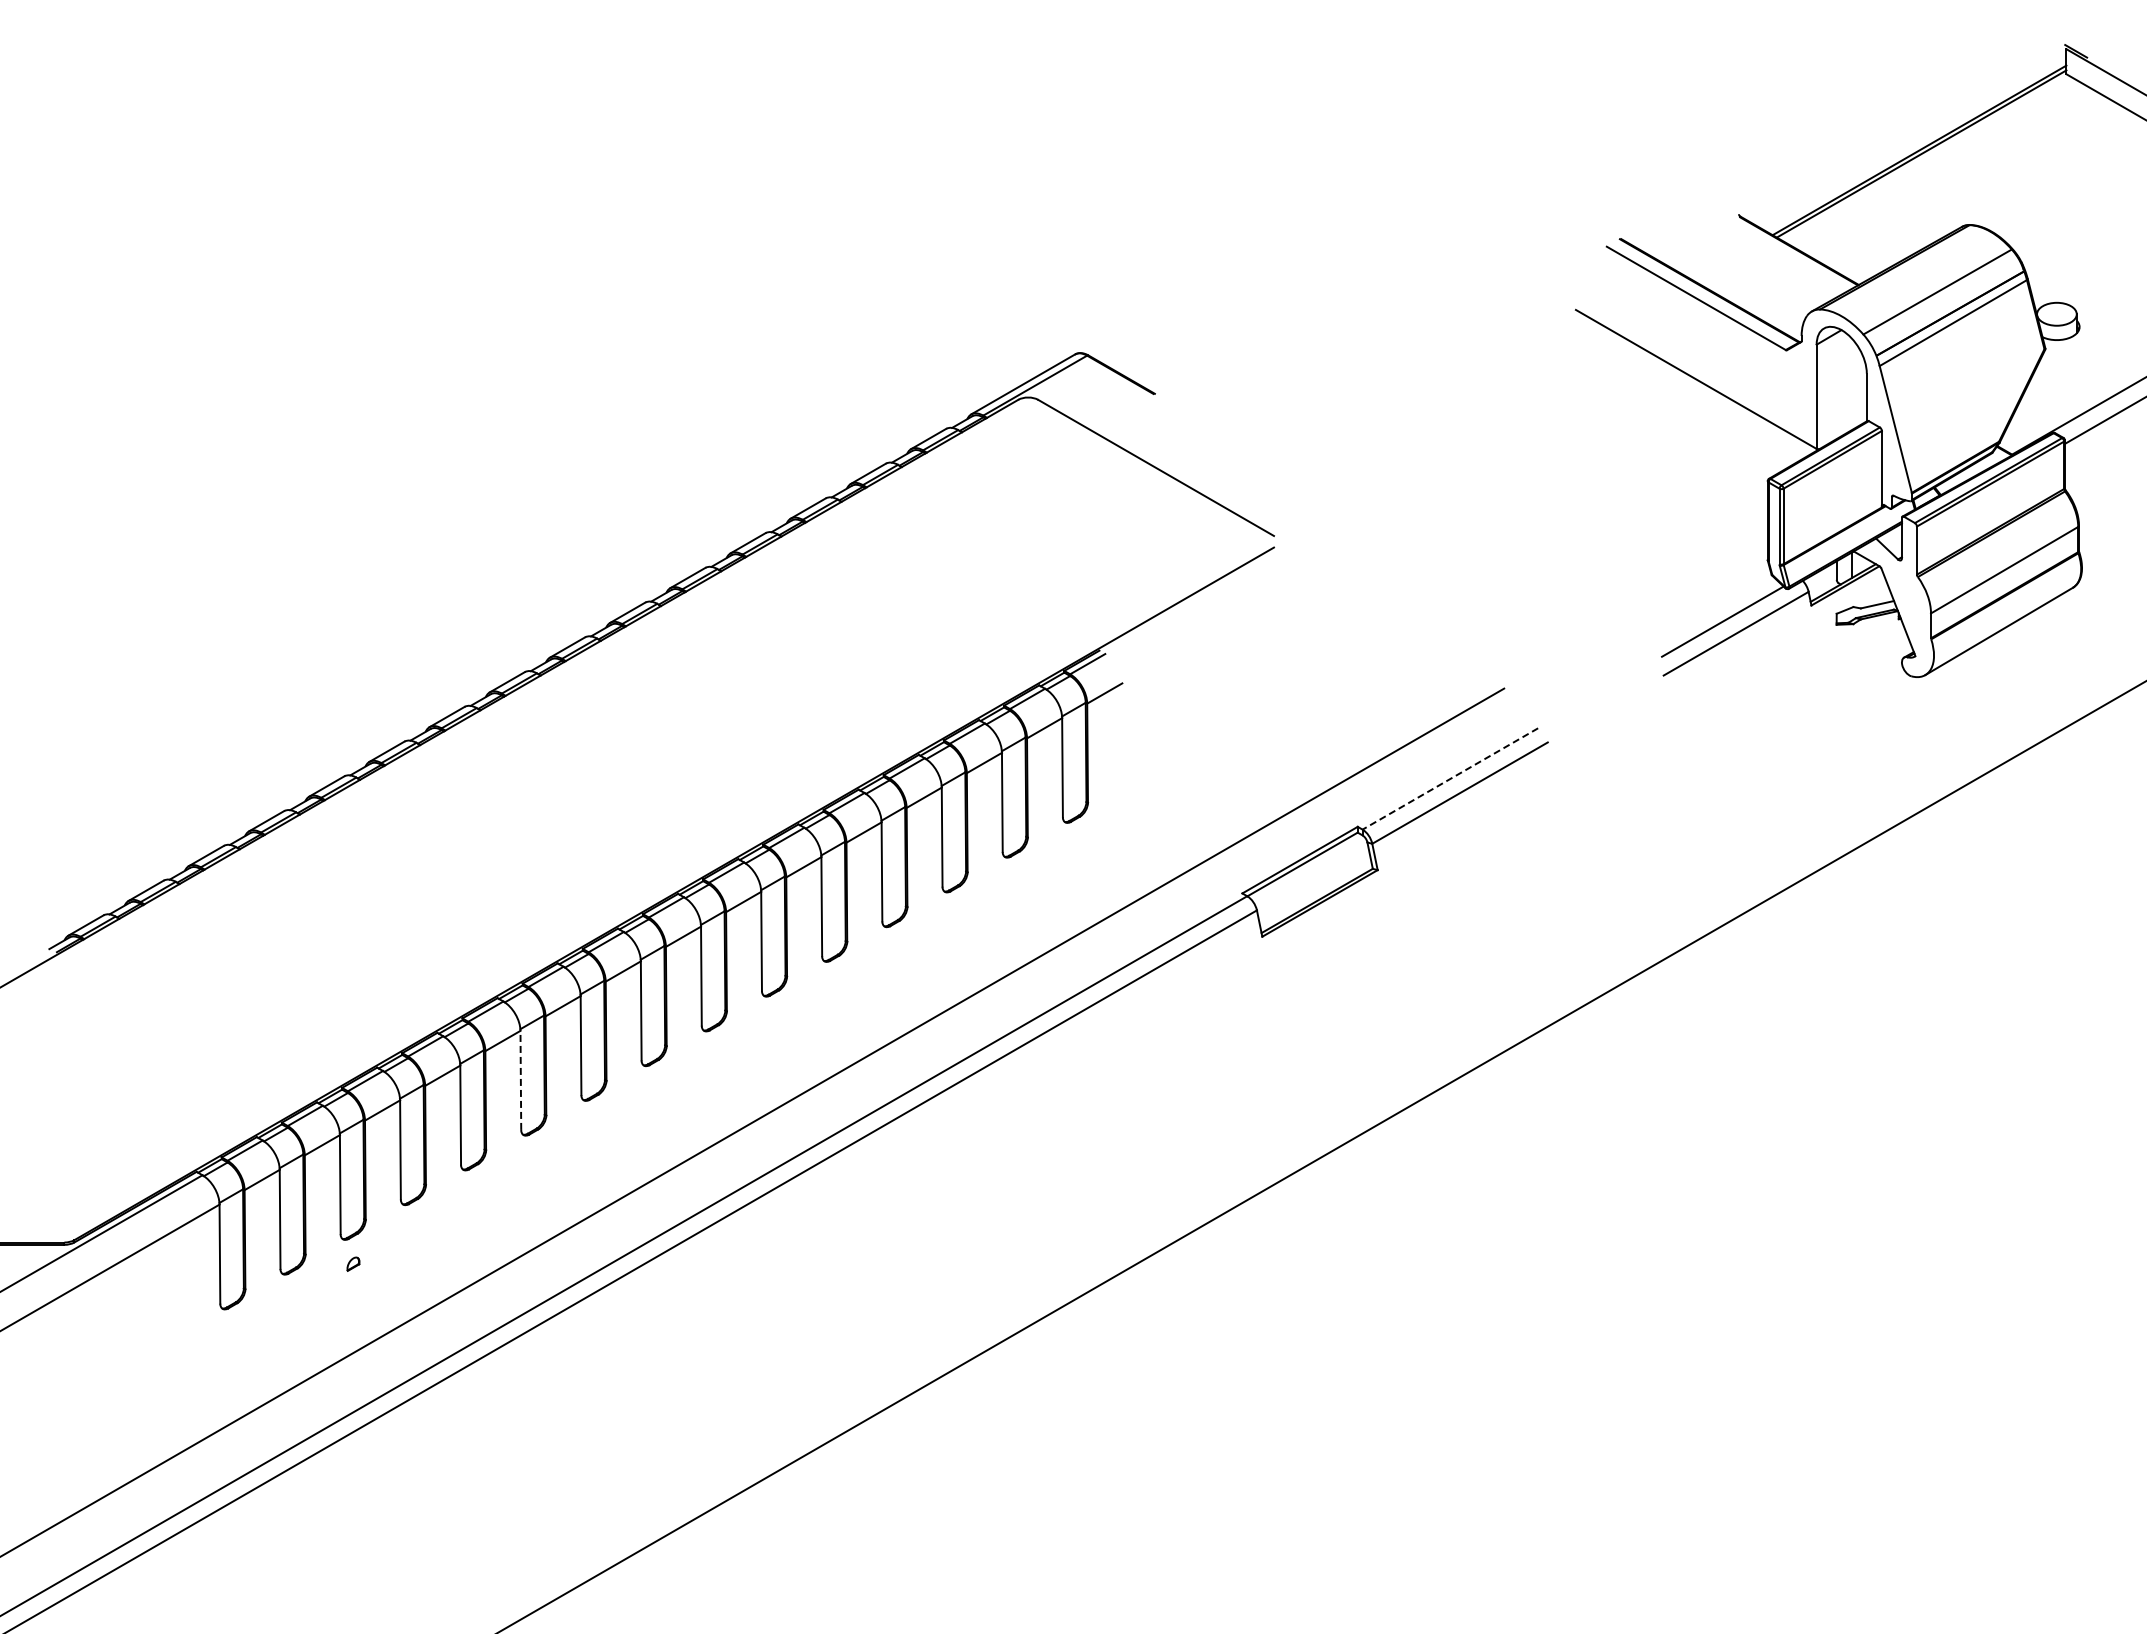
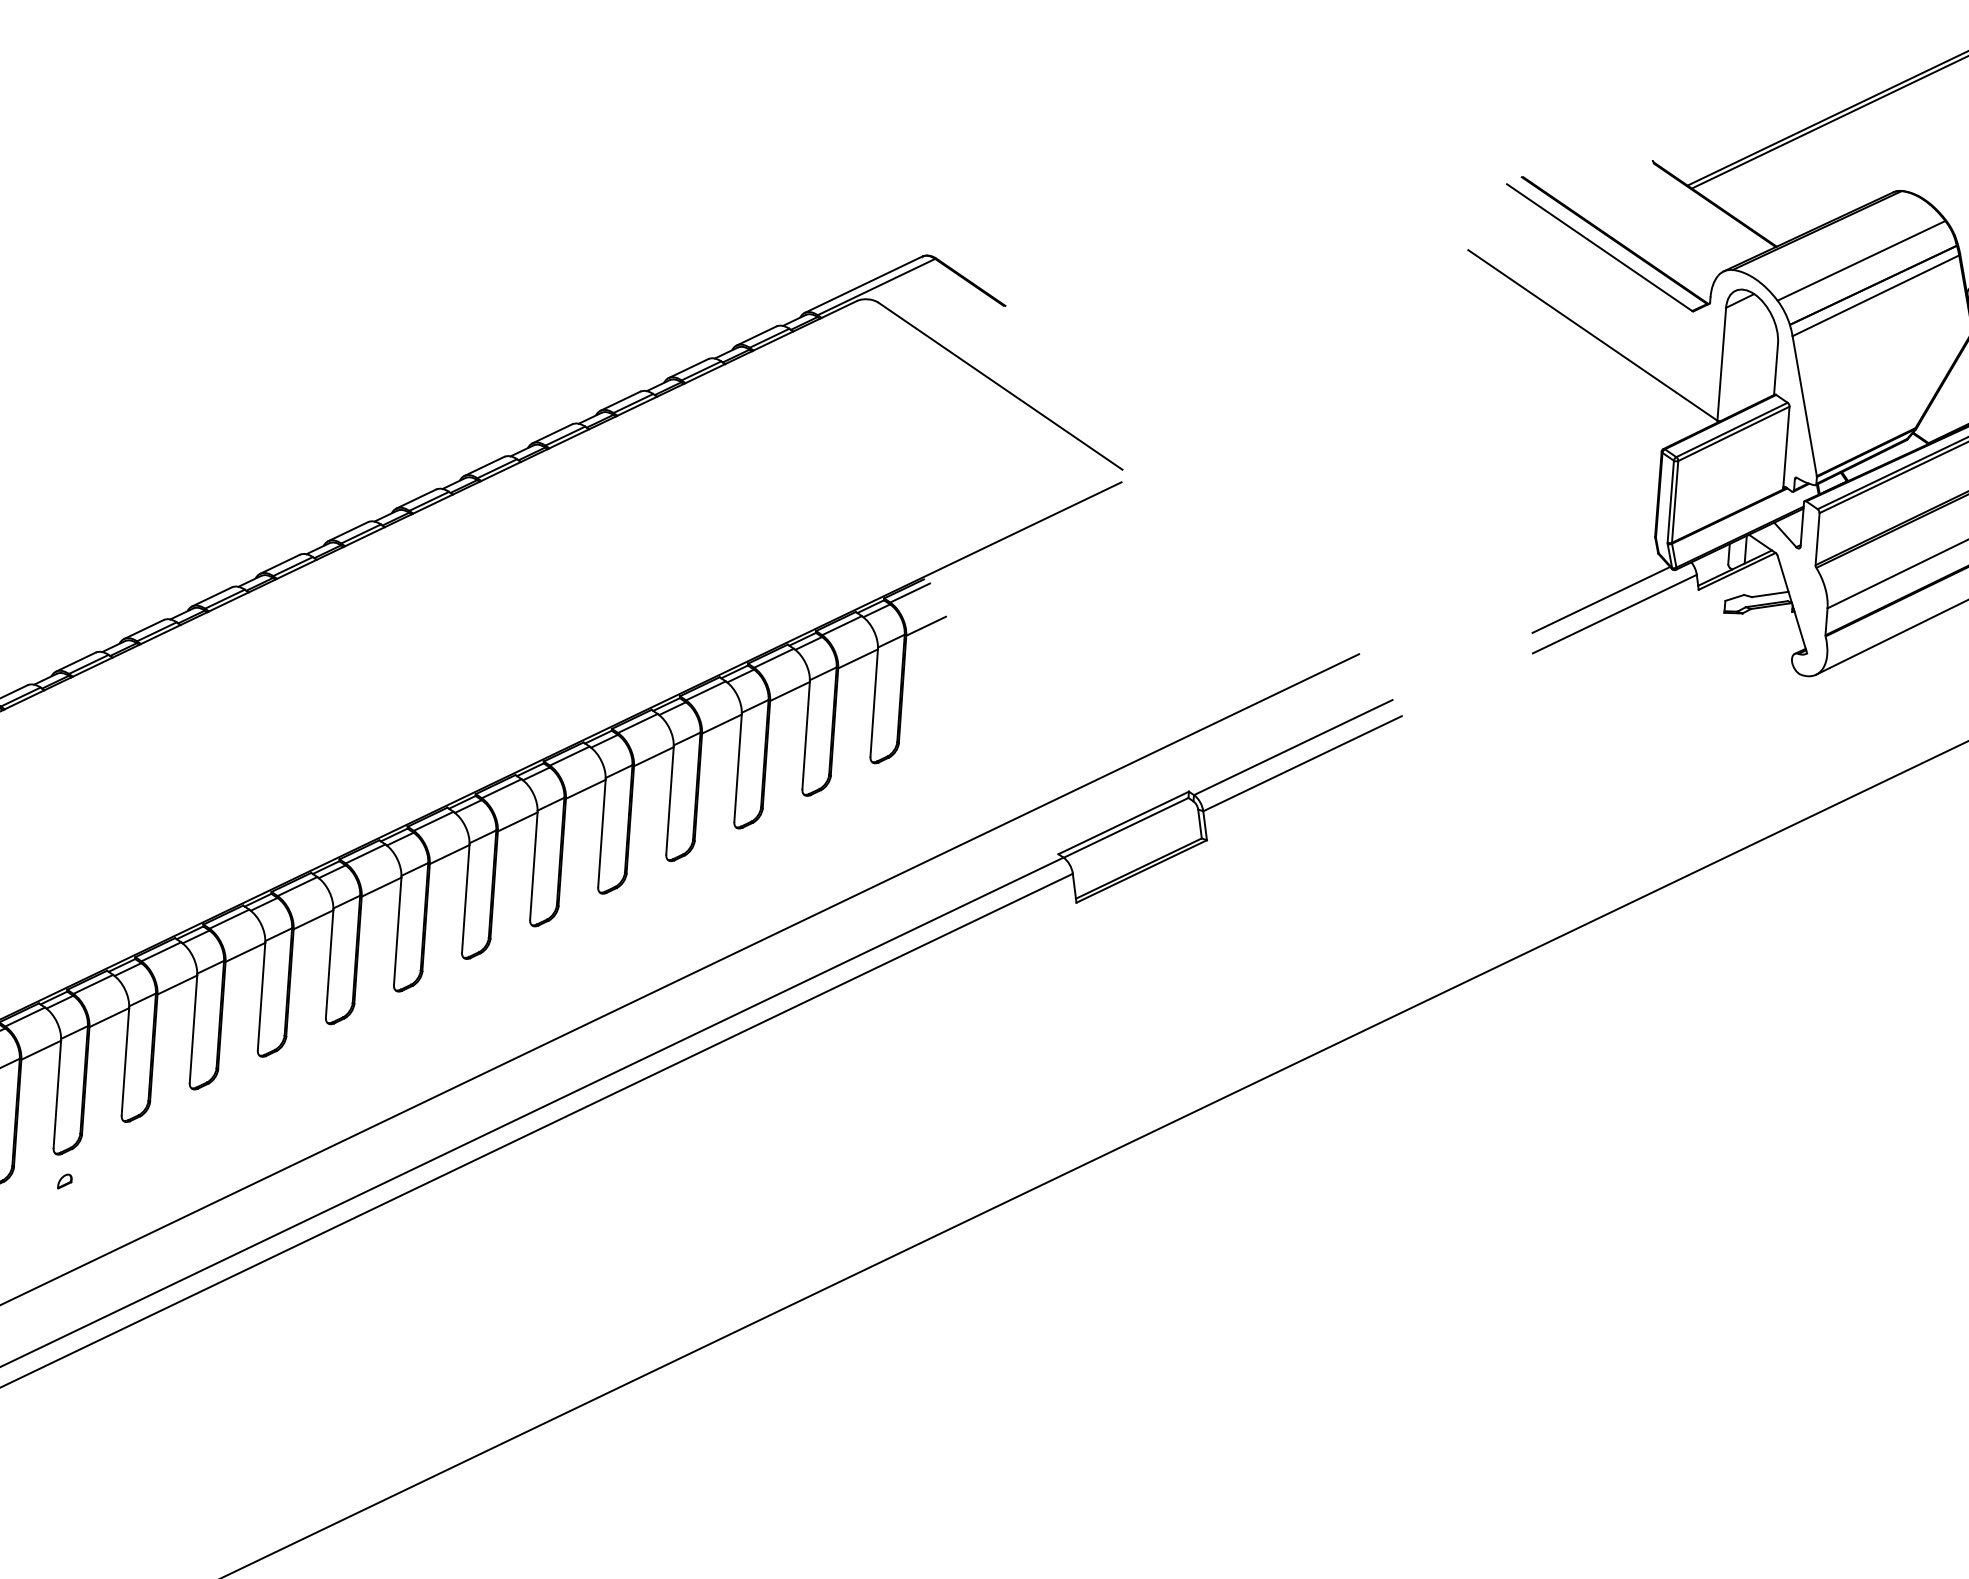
line: (1449, 779) -> (1292, 748), dashed -> solid
line: (520, 1080) -> (261, 996), dashed -> solid

